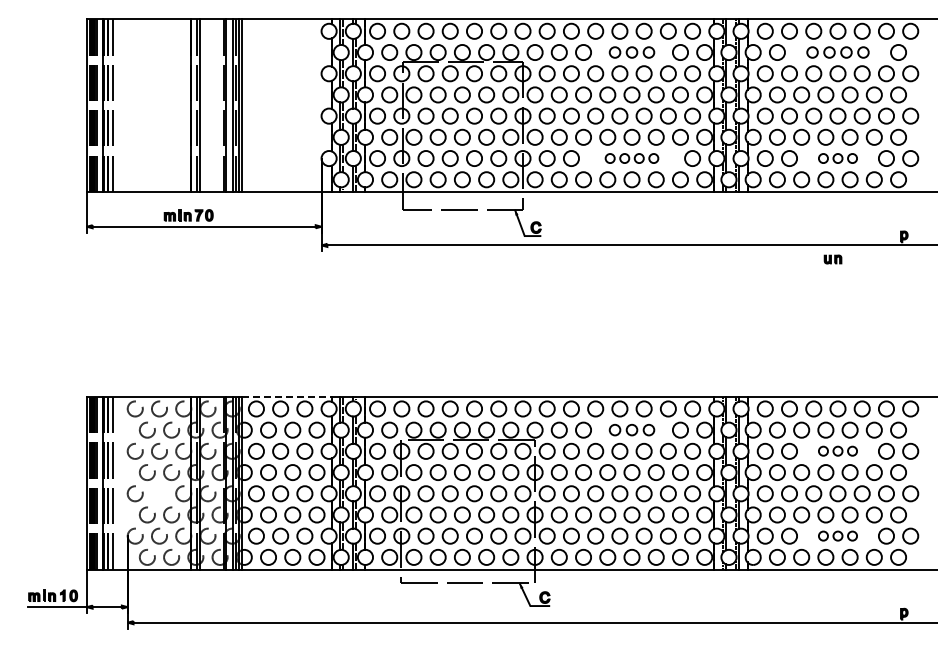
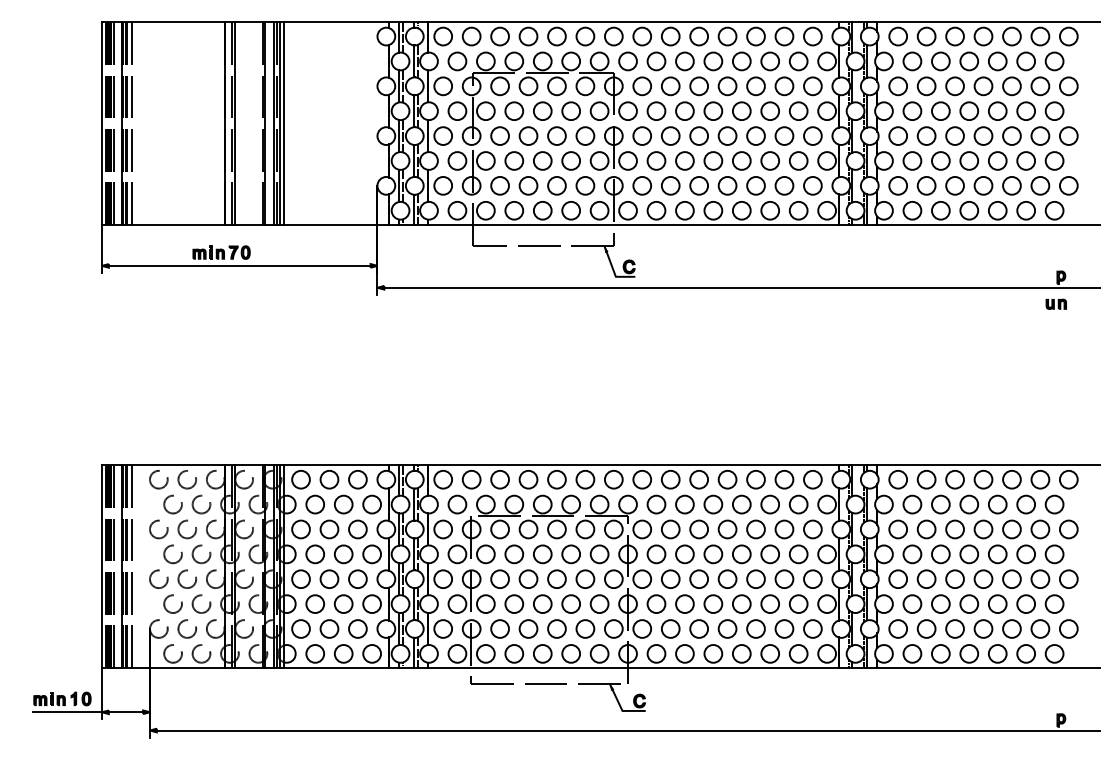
part: (631, 52) -> (741, 61), size x1.43
part: (837, 52) -> (982, 61), size x1.43
part: (631, 158) -> (741, 185), size x1.67
part: (837, 158) -> (982, 185), size x1.67
part: (832, 259) -> (1055, 304), moved
line: (287, 396) -> (337, 465), dashed -> solid
part: (631, 429) -> (741, 503), size x1.43
part: (837, 450) -> (982, 528), size x1.67
circle: (159, 493) -> (187, 578), added
part: (837, 535) -> (982, 628), size x1.67

